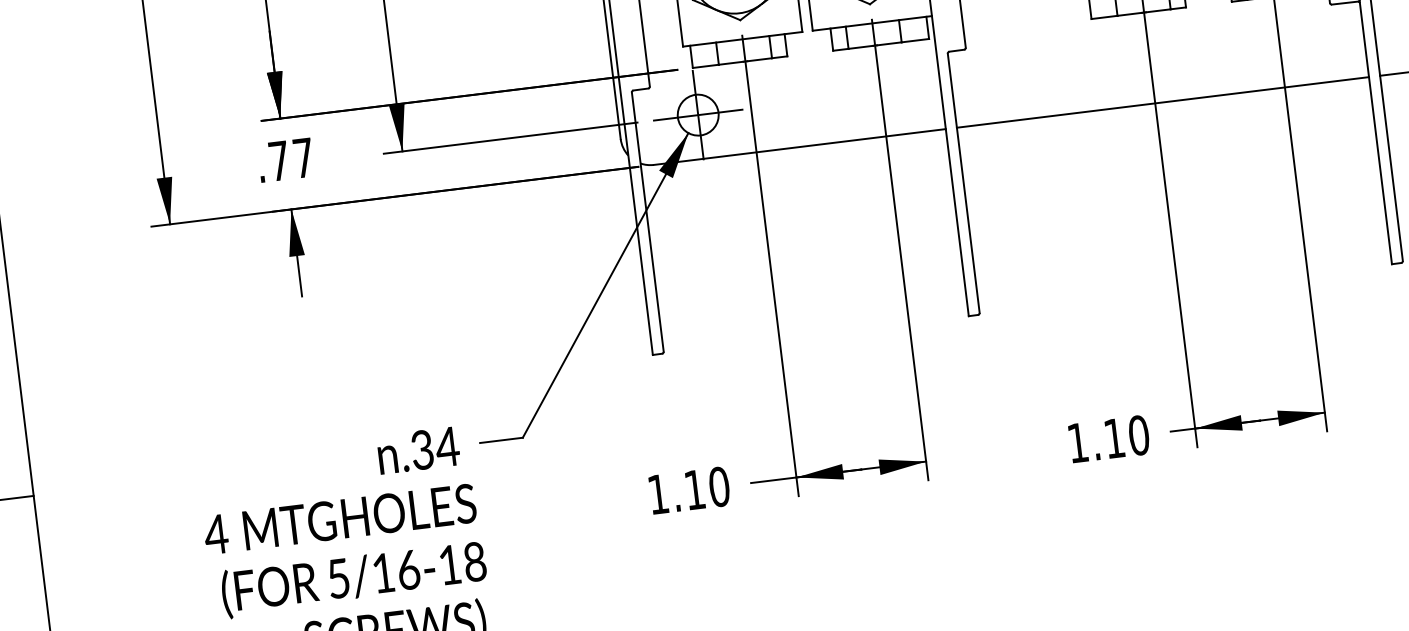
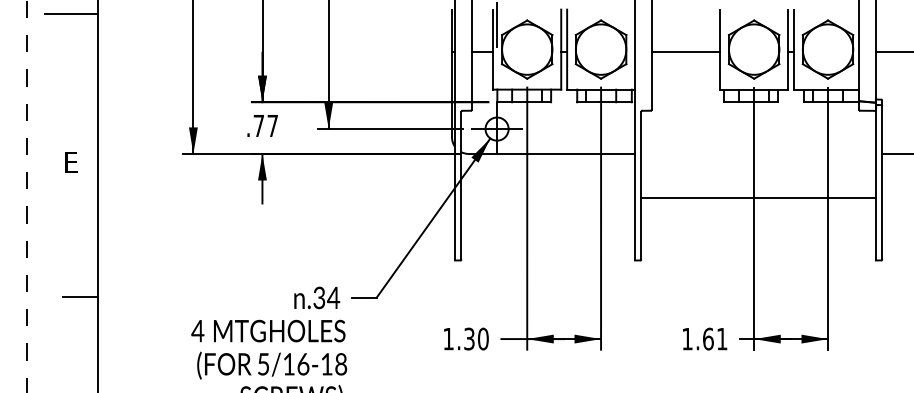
line: (1162, 101) -> (758, 197), moved
text: (1127, 435) -> (715, 338), 1.10 -> 1.61
text: (694, 488) -> (469, 338), 1.10 -> 1.30

